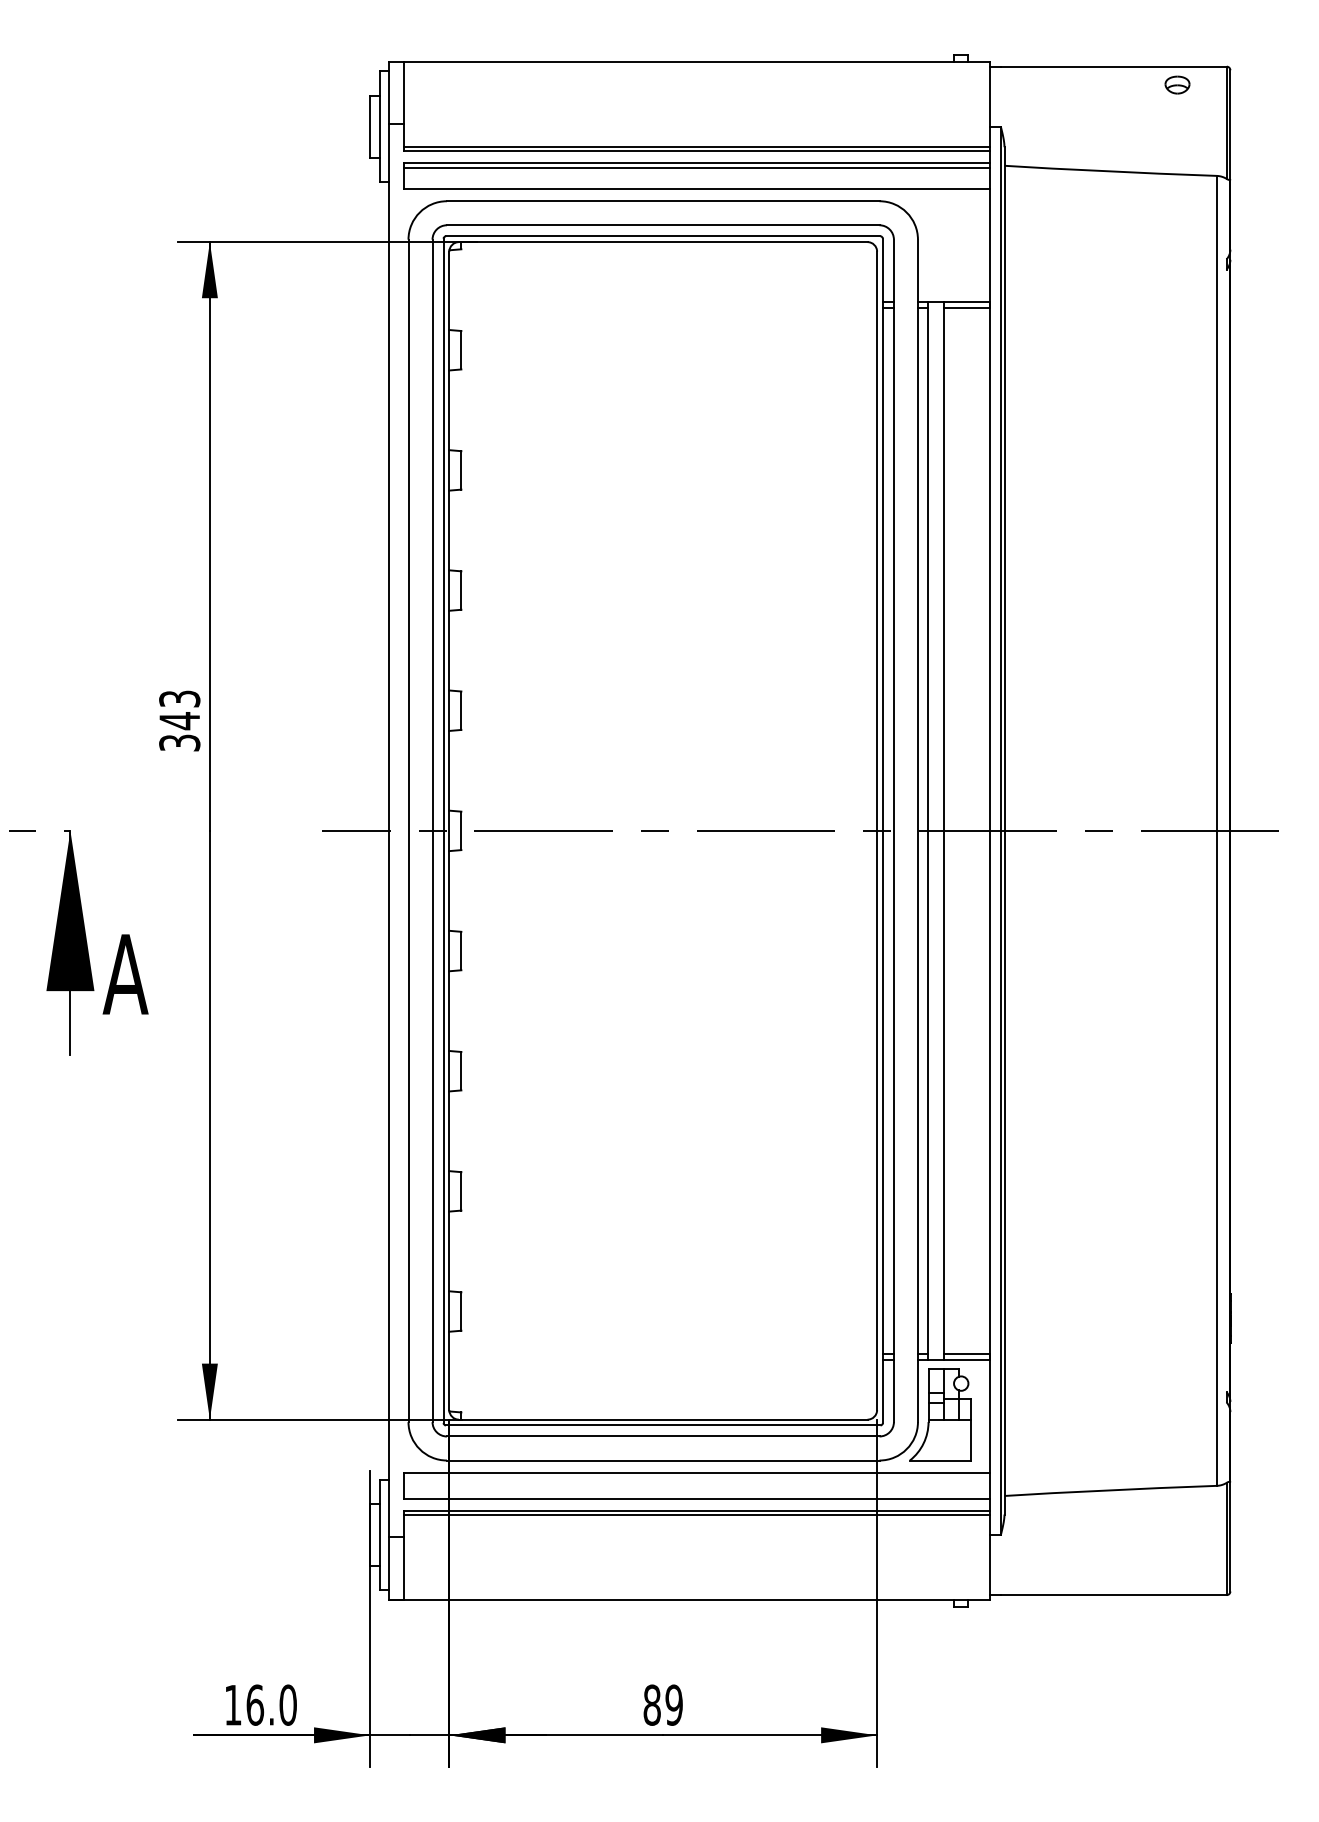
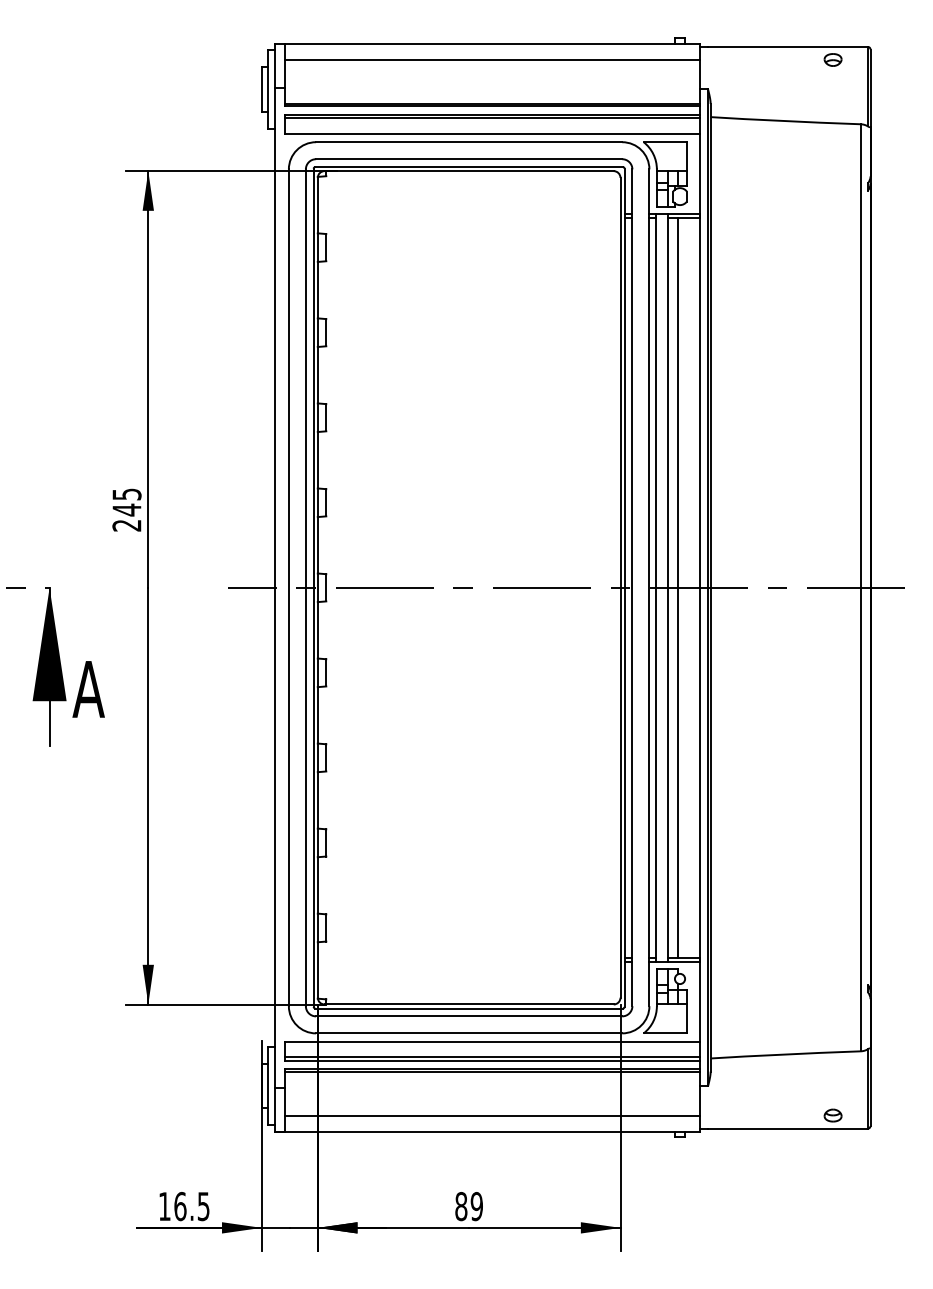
line: (696, 84) -> (492, 59), added
part: (940, 246) -> (665, 174), added
text: (179, 720) -> (126, 509), 343 -> 245
line: (958, 830) -> (678, 587), added
line: (696, 1494) -> (492, 1057), added
part: (1177, 1576) -> (833, 1115), added
line: (696, 1577) -> (492, 1116), added
text: (287, 1704) -> (203, 1206), 16.0 -> 16.5

